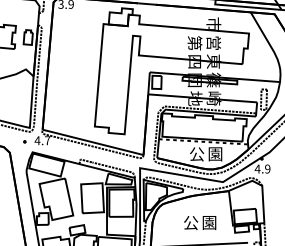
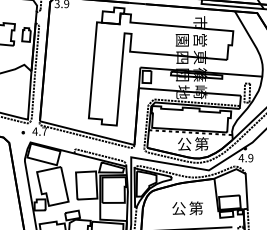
text: (194, 43) -> (182, 40), 第 -> 園
text: (215, 153) -> (201, 143), 園 -> 第
text: (209, 222) -> (196, 208), 園 -> 第

